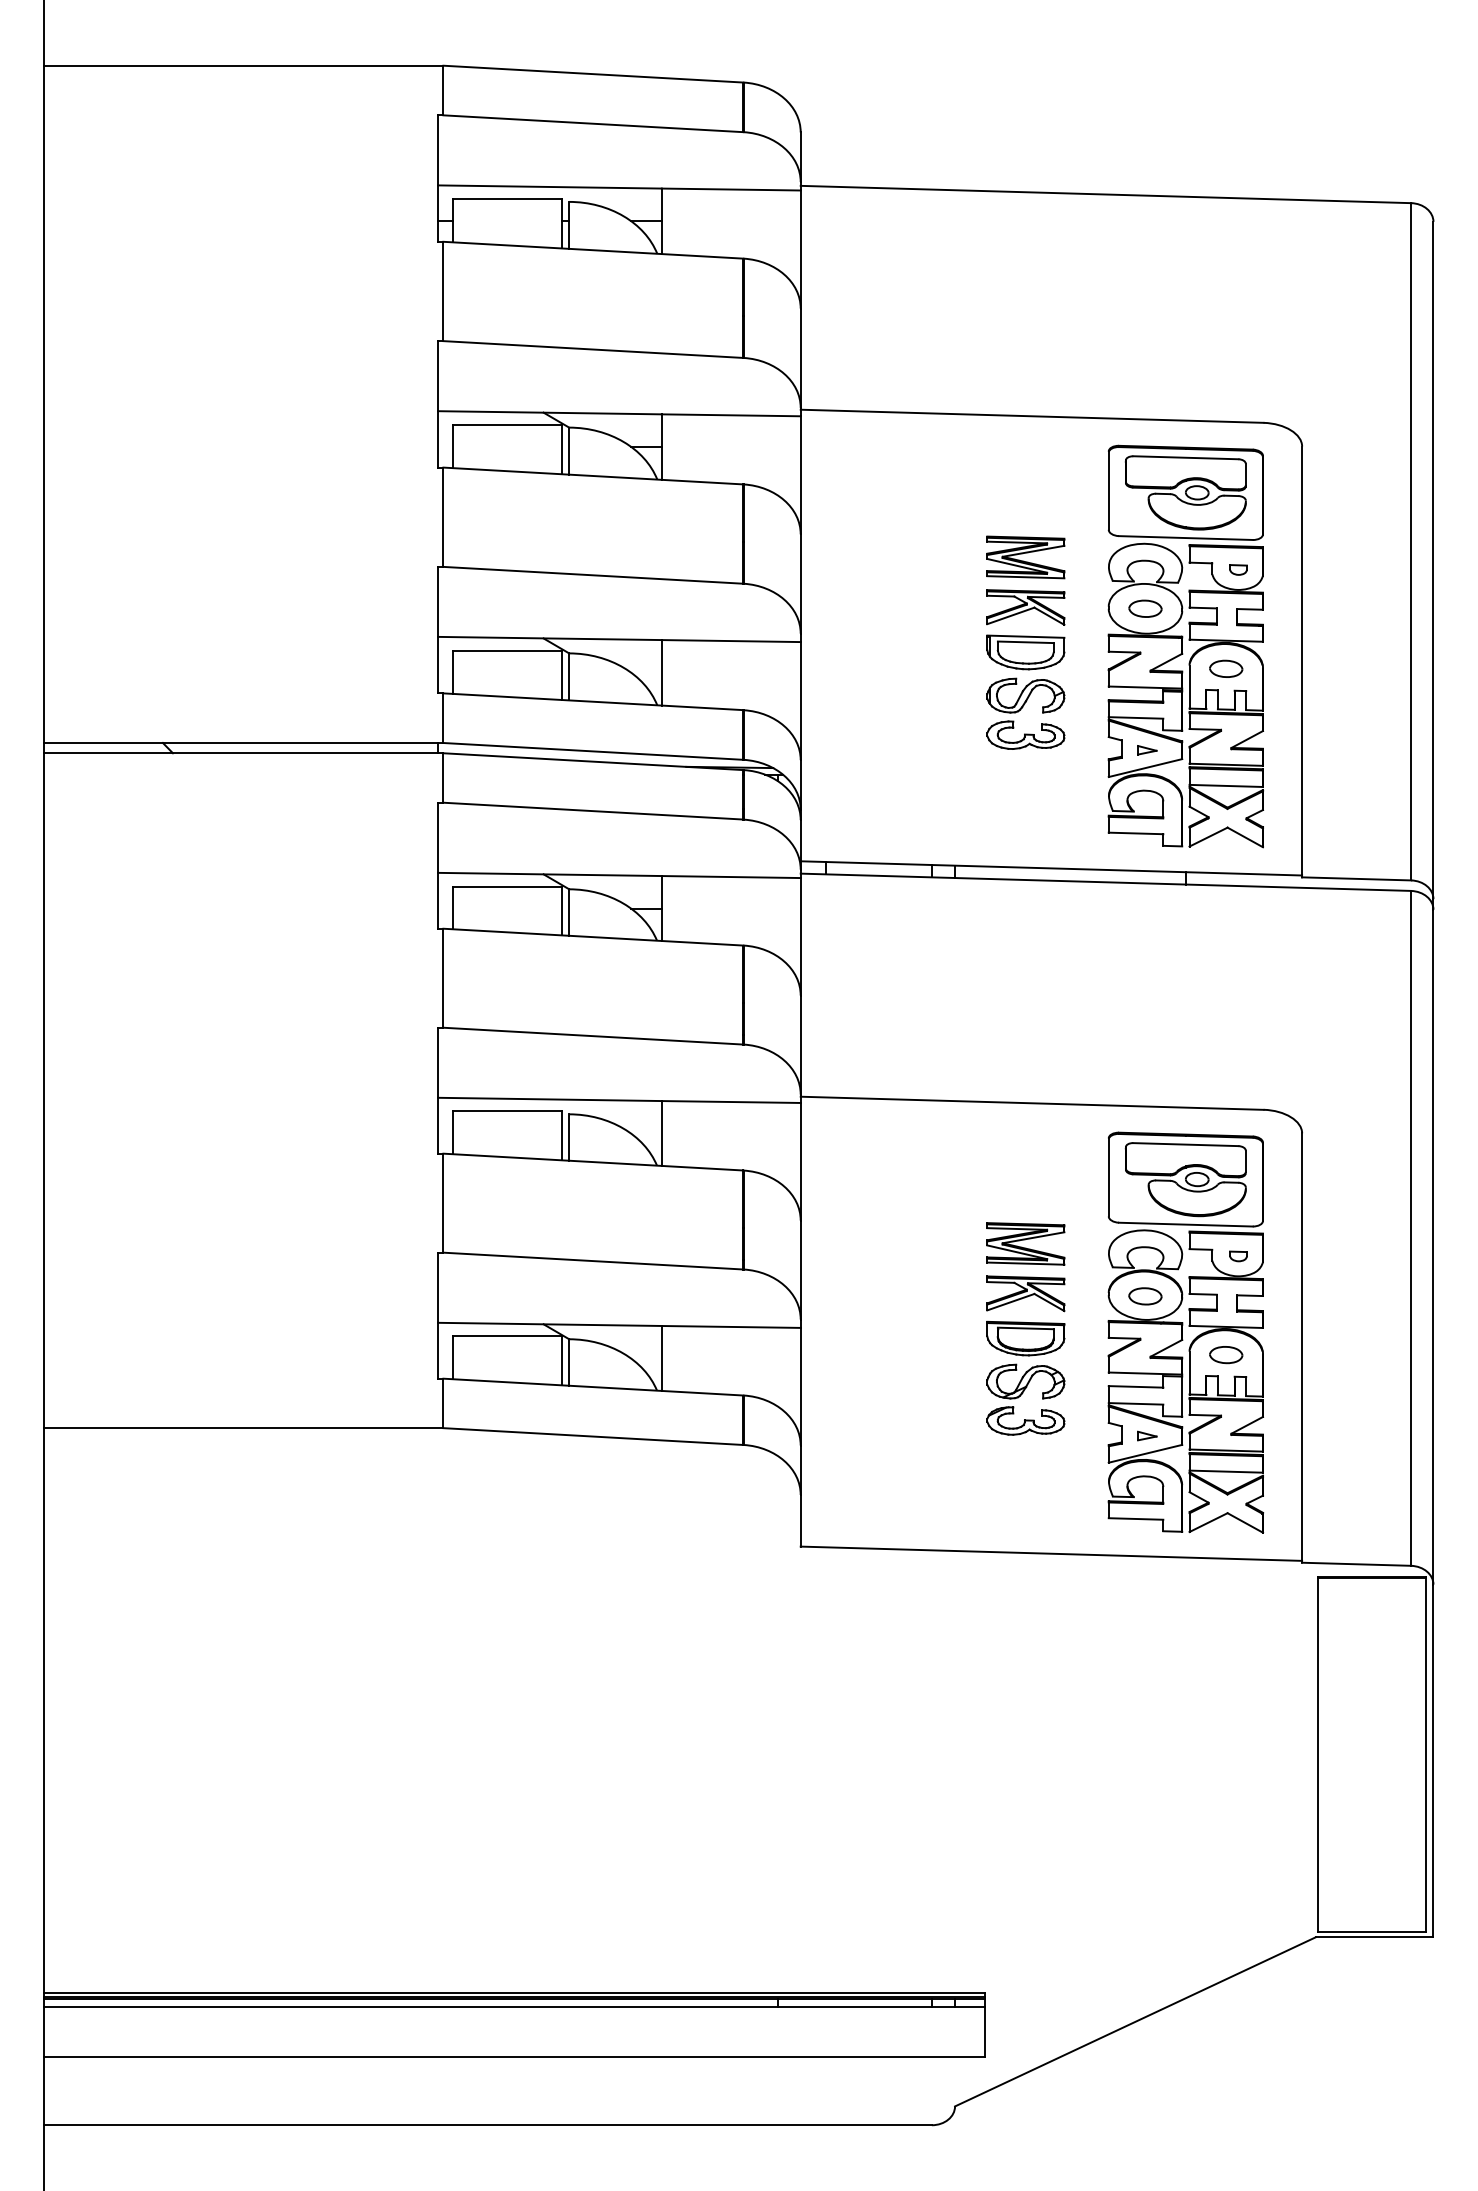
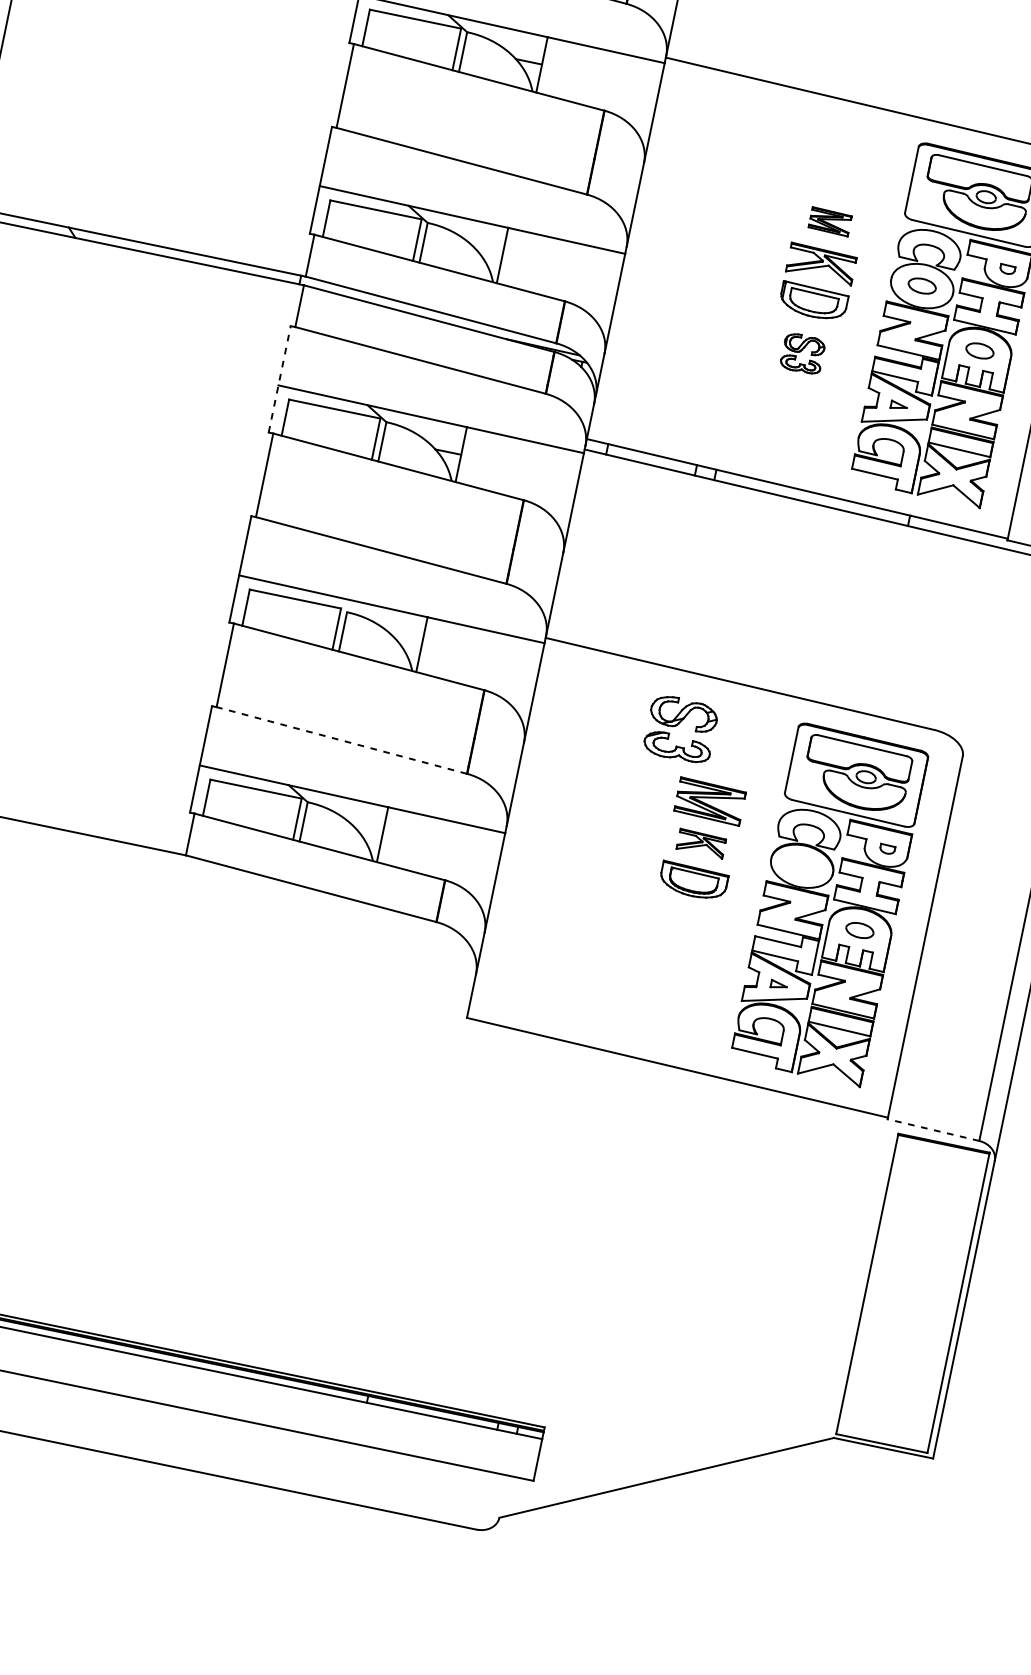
part: (1025, 557) -> (829, 221), size x0.6
part: (1025, 713) -> (802, 353), size x0.6
line: (438, 865) -> (280, 379), solid -> dashed
line: (592, 1261) -> (340, 740), solid -> dashed
part: (1025, 1293) -> (701, 843), size x0.7
part: (1145, 1296) -> (801, 866), removed
part: (1025, 1399) -> (680, 729), moved
line: (1356, 1564) -> (933, 1130), solid -> dashed

